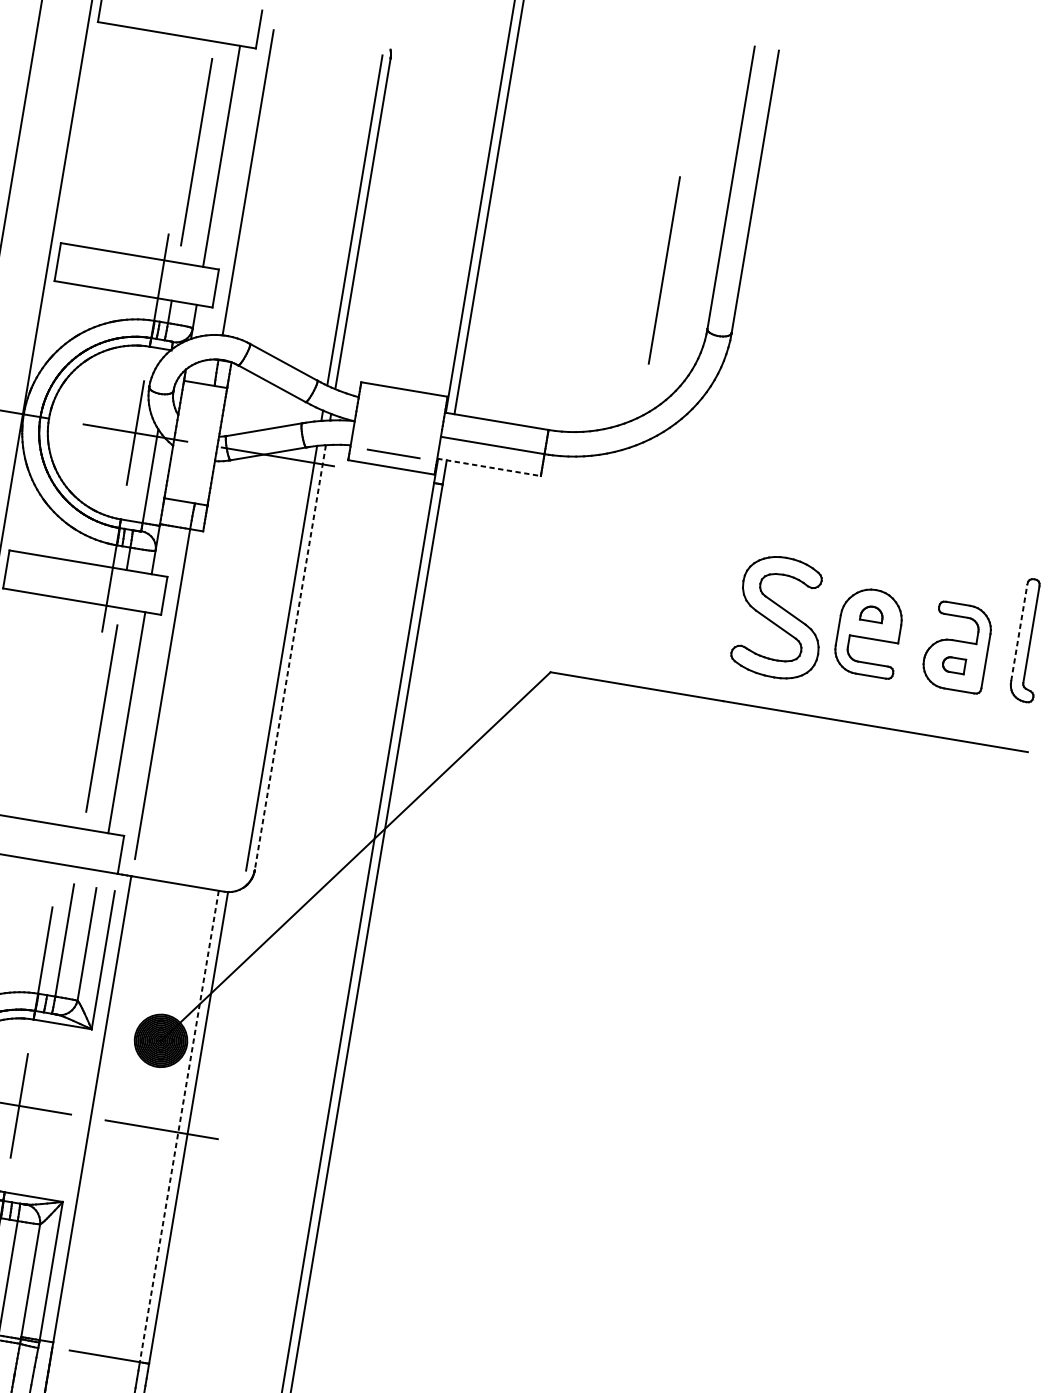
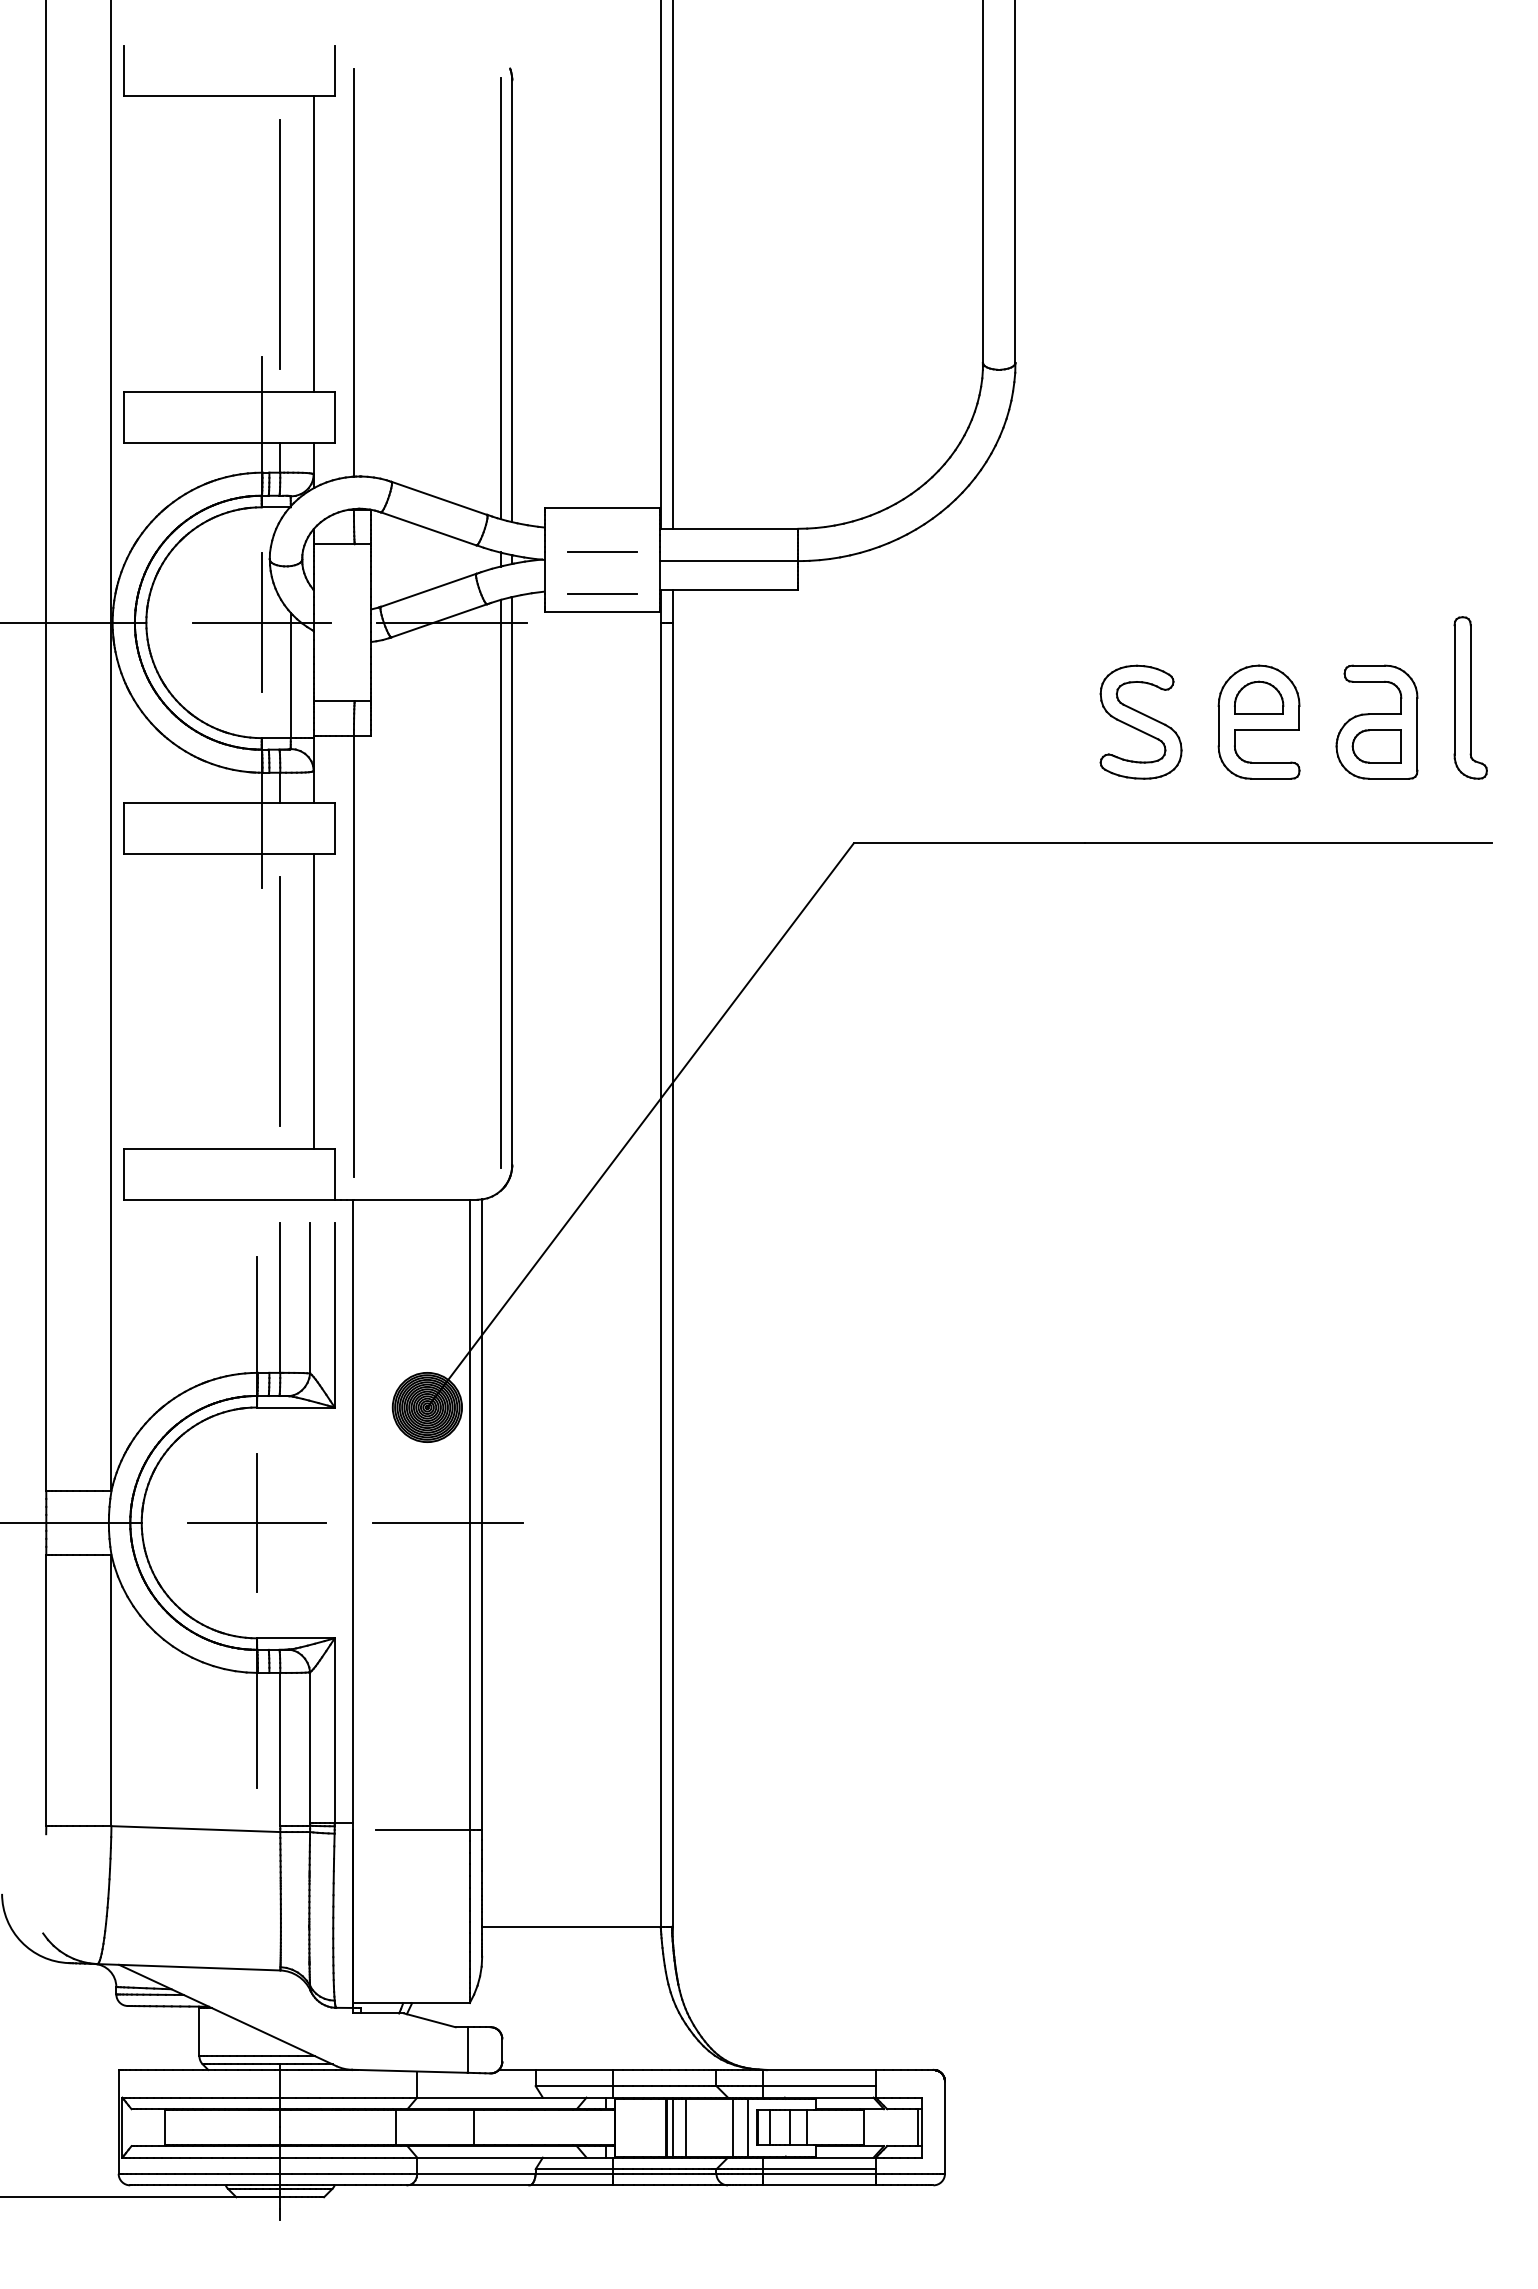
line: (663, 270) -> (913, 296), removed
line: (398, 422) -> (601, 551), added
line: (489, 467) -> (729, 590), dashed -> solid
part: (871, 613) -> (1258, 697), size x1.67
part: (780, 616) -> (1140, 721), size x0.71
line: (1019, 632) -> (1454, 689), dashed -> solid
line: (290, 658) -> (512, 881), dashed -> solid
part: (953, 665) -> (1376, 746), size x1.67
line: (179, 1126) -> (469, 1515), dashed -> solid

